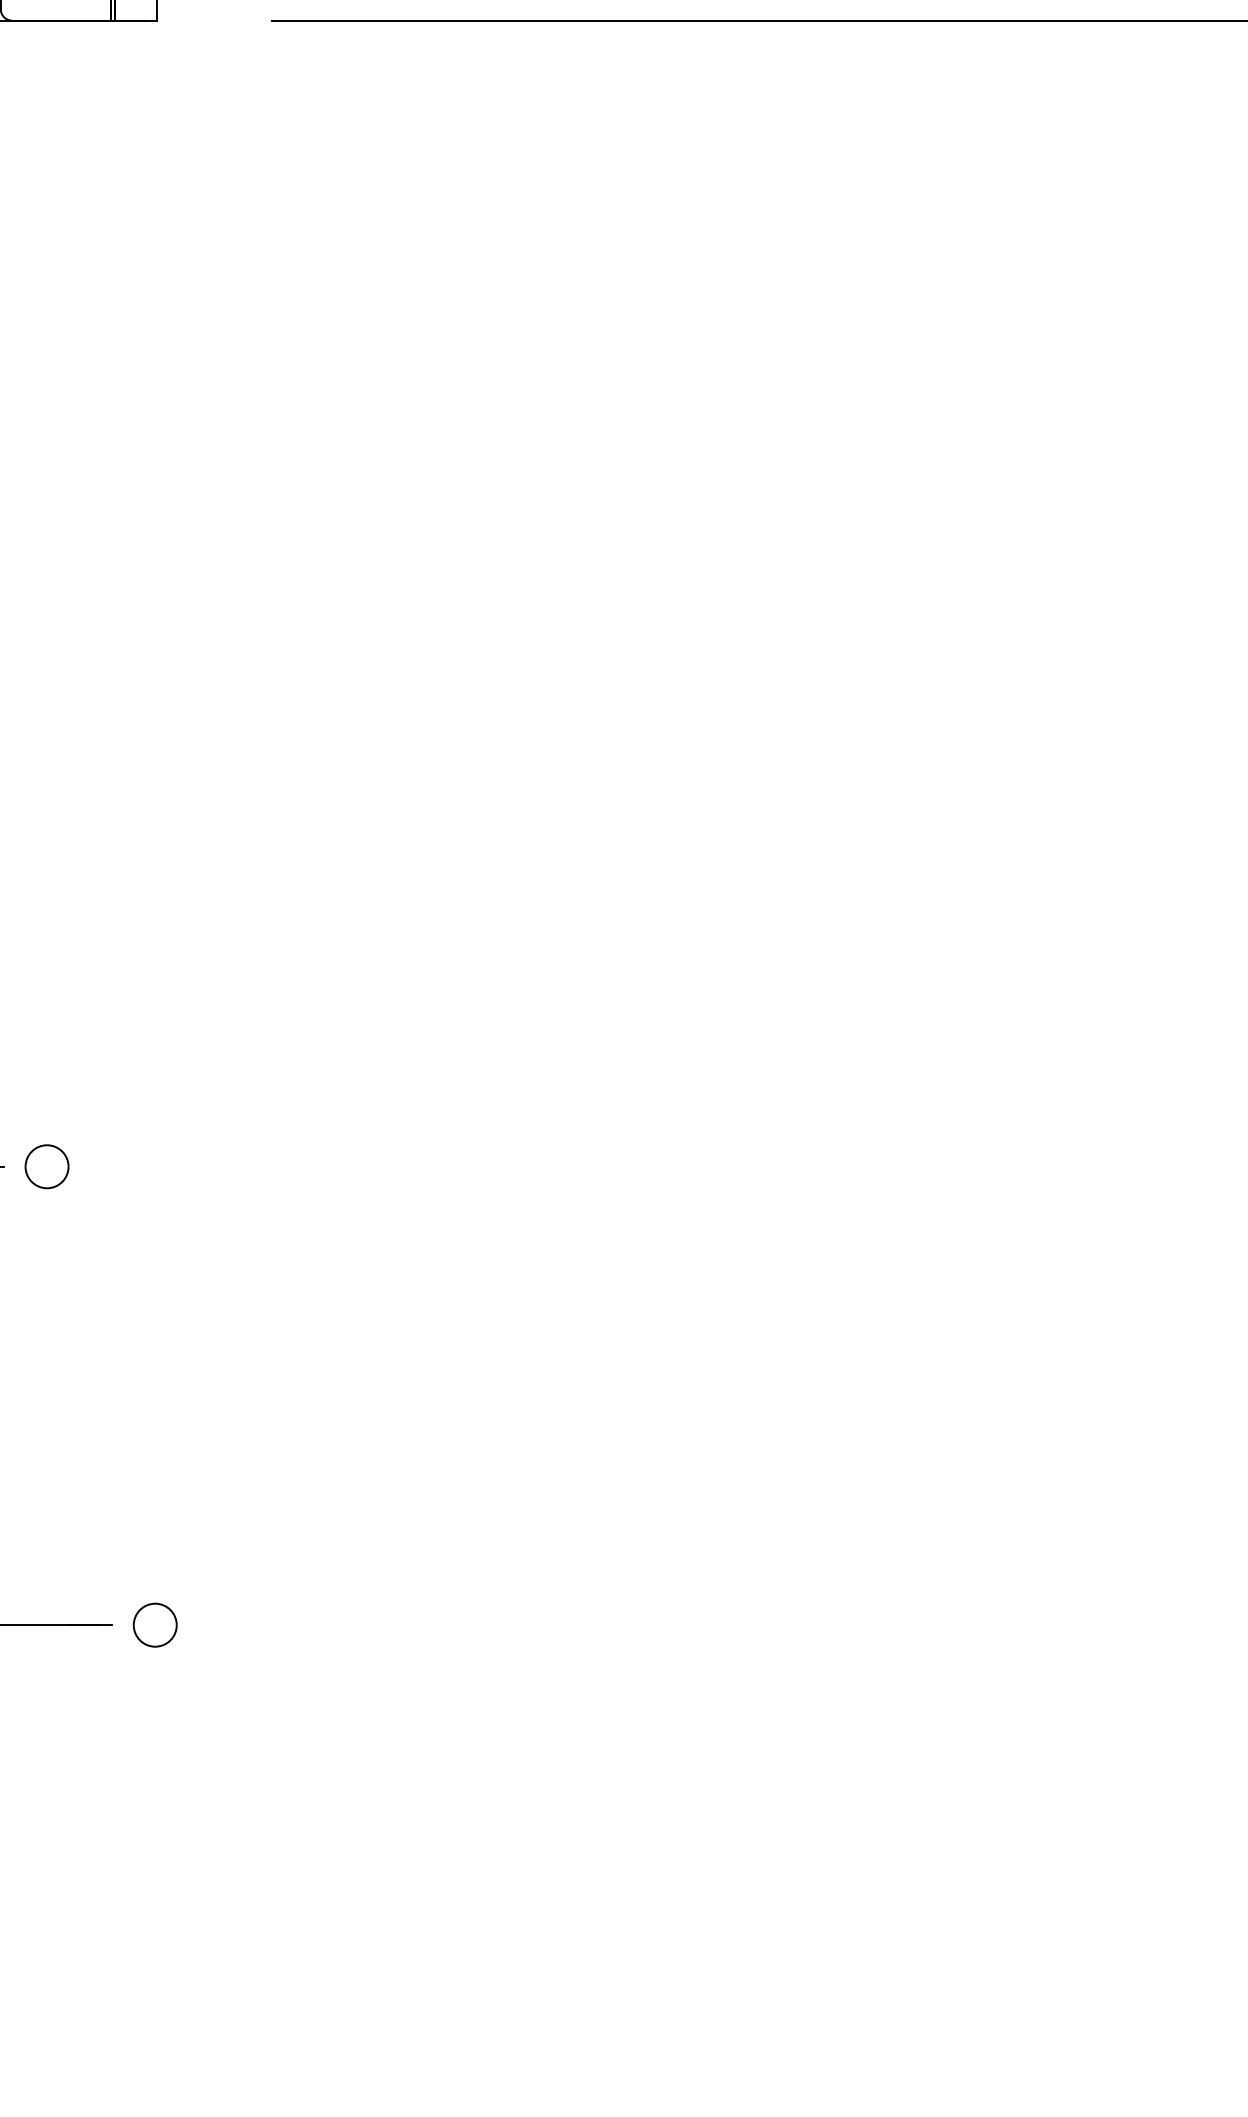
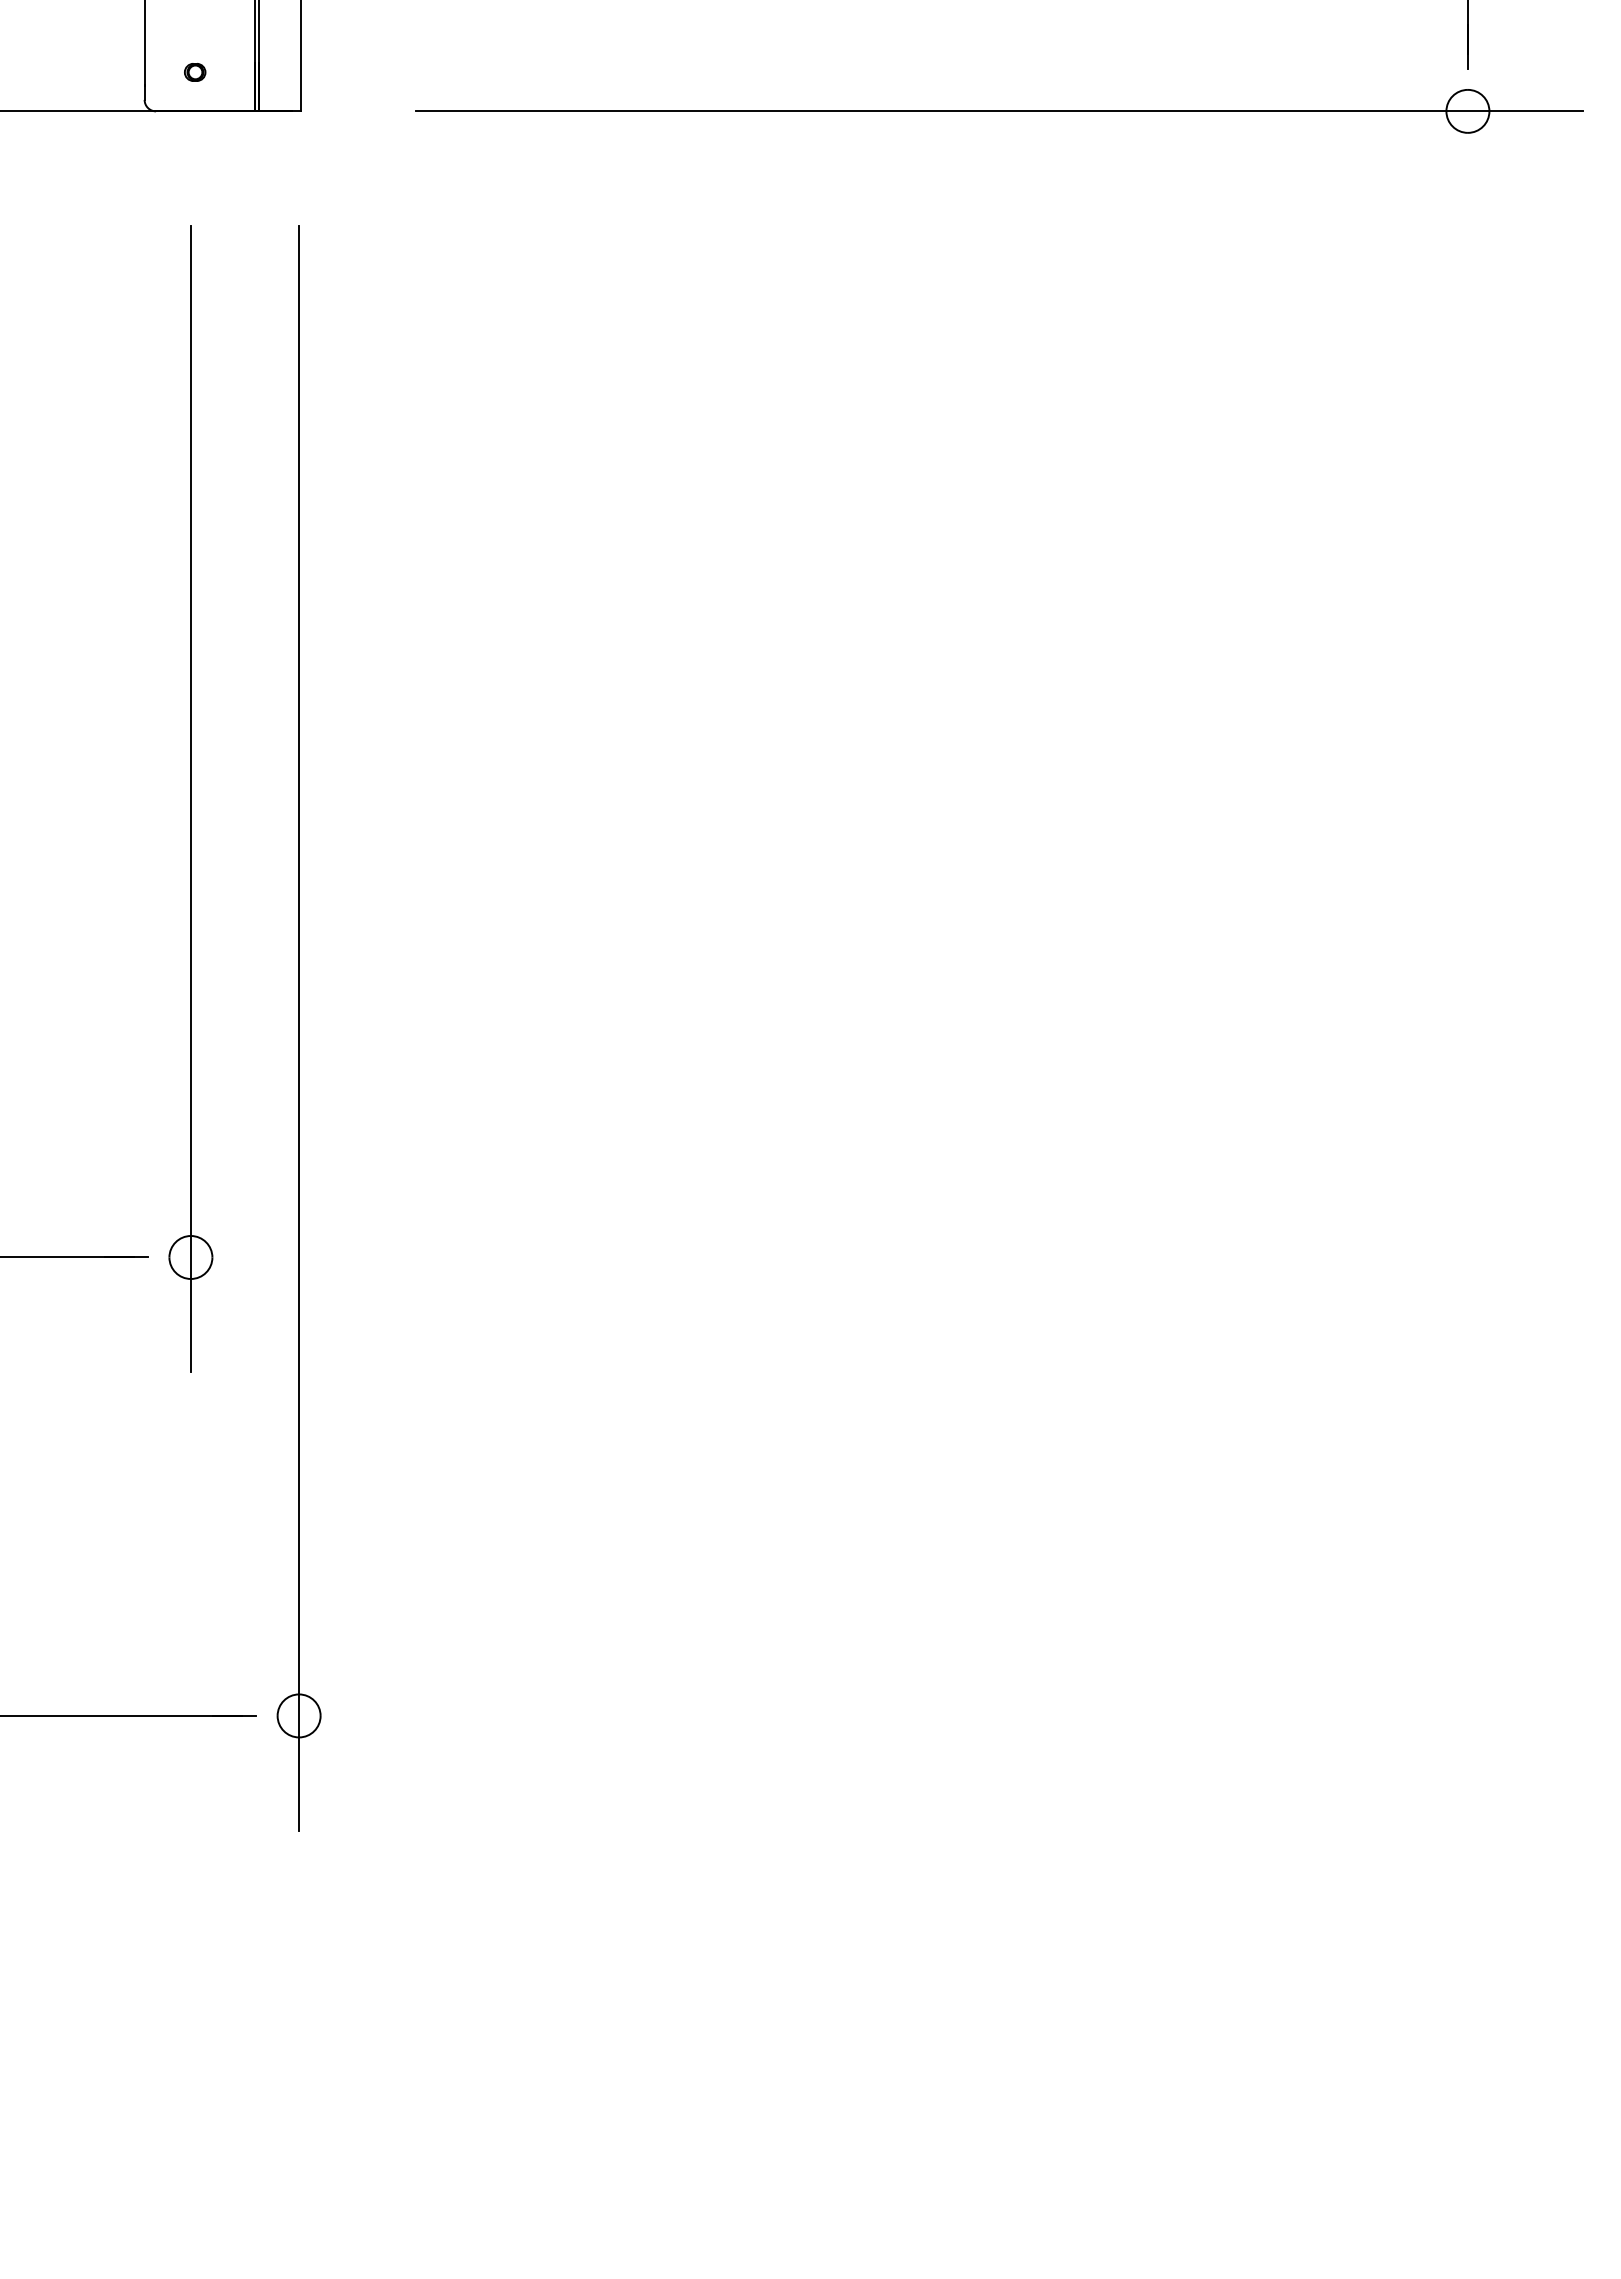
line: (46, 707) -> (190, 798), added
line: (155, 936) -> (299, 1027), added

